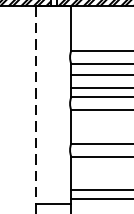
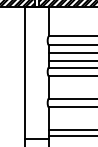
line: (36, 106) -> (25, 73), dashed -> solid

